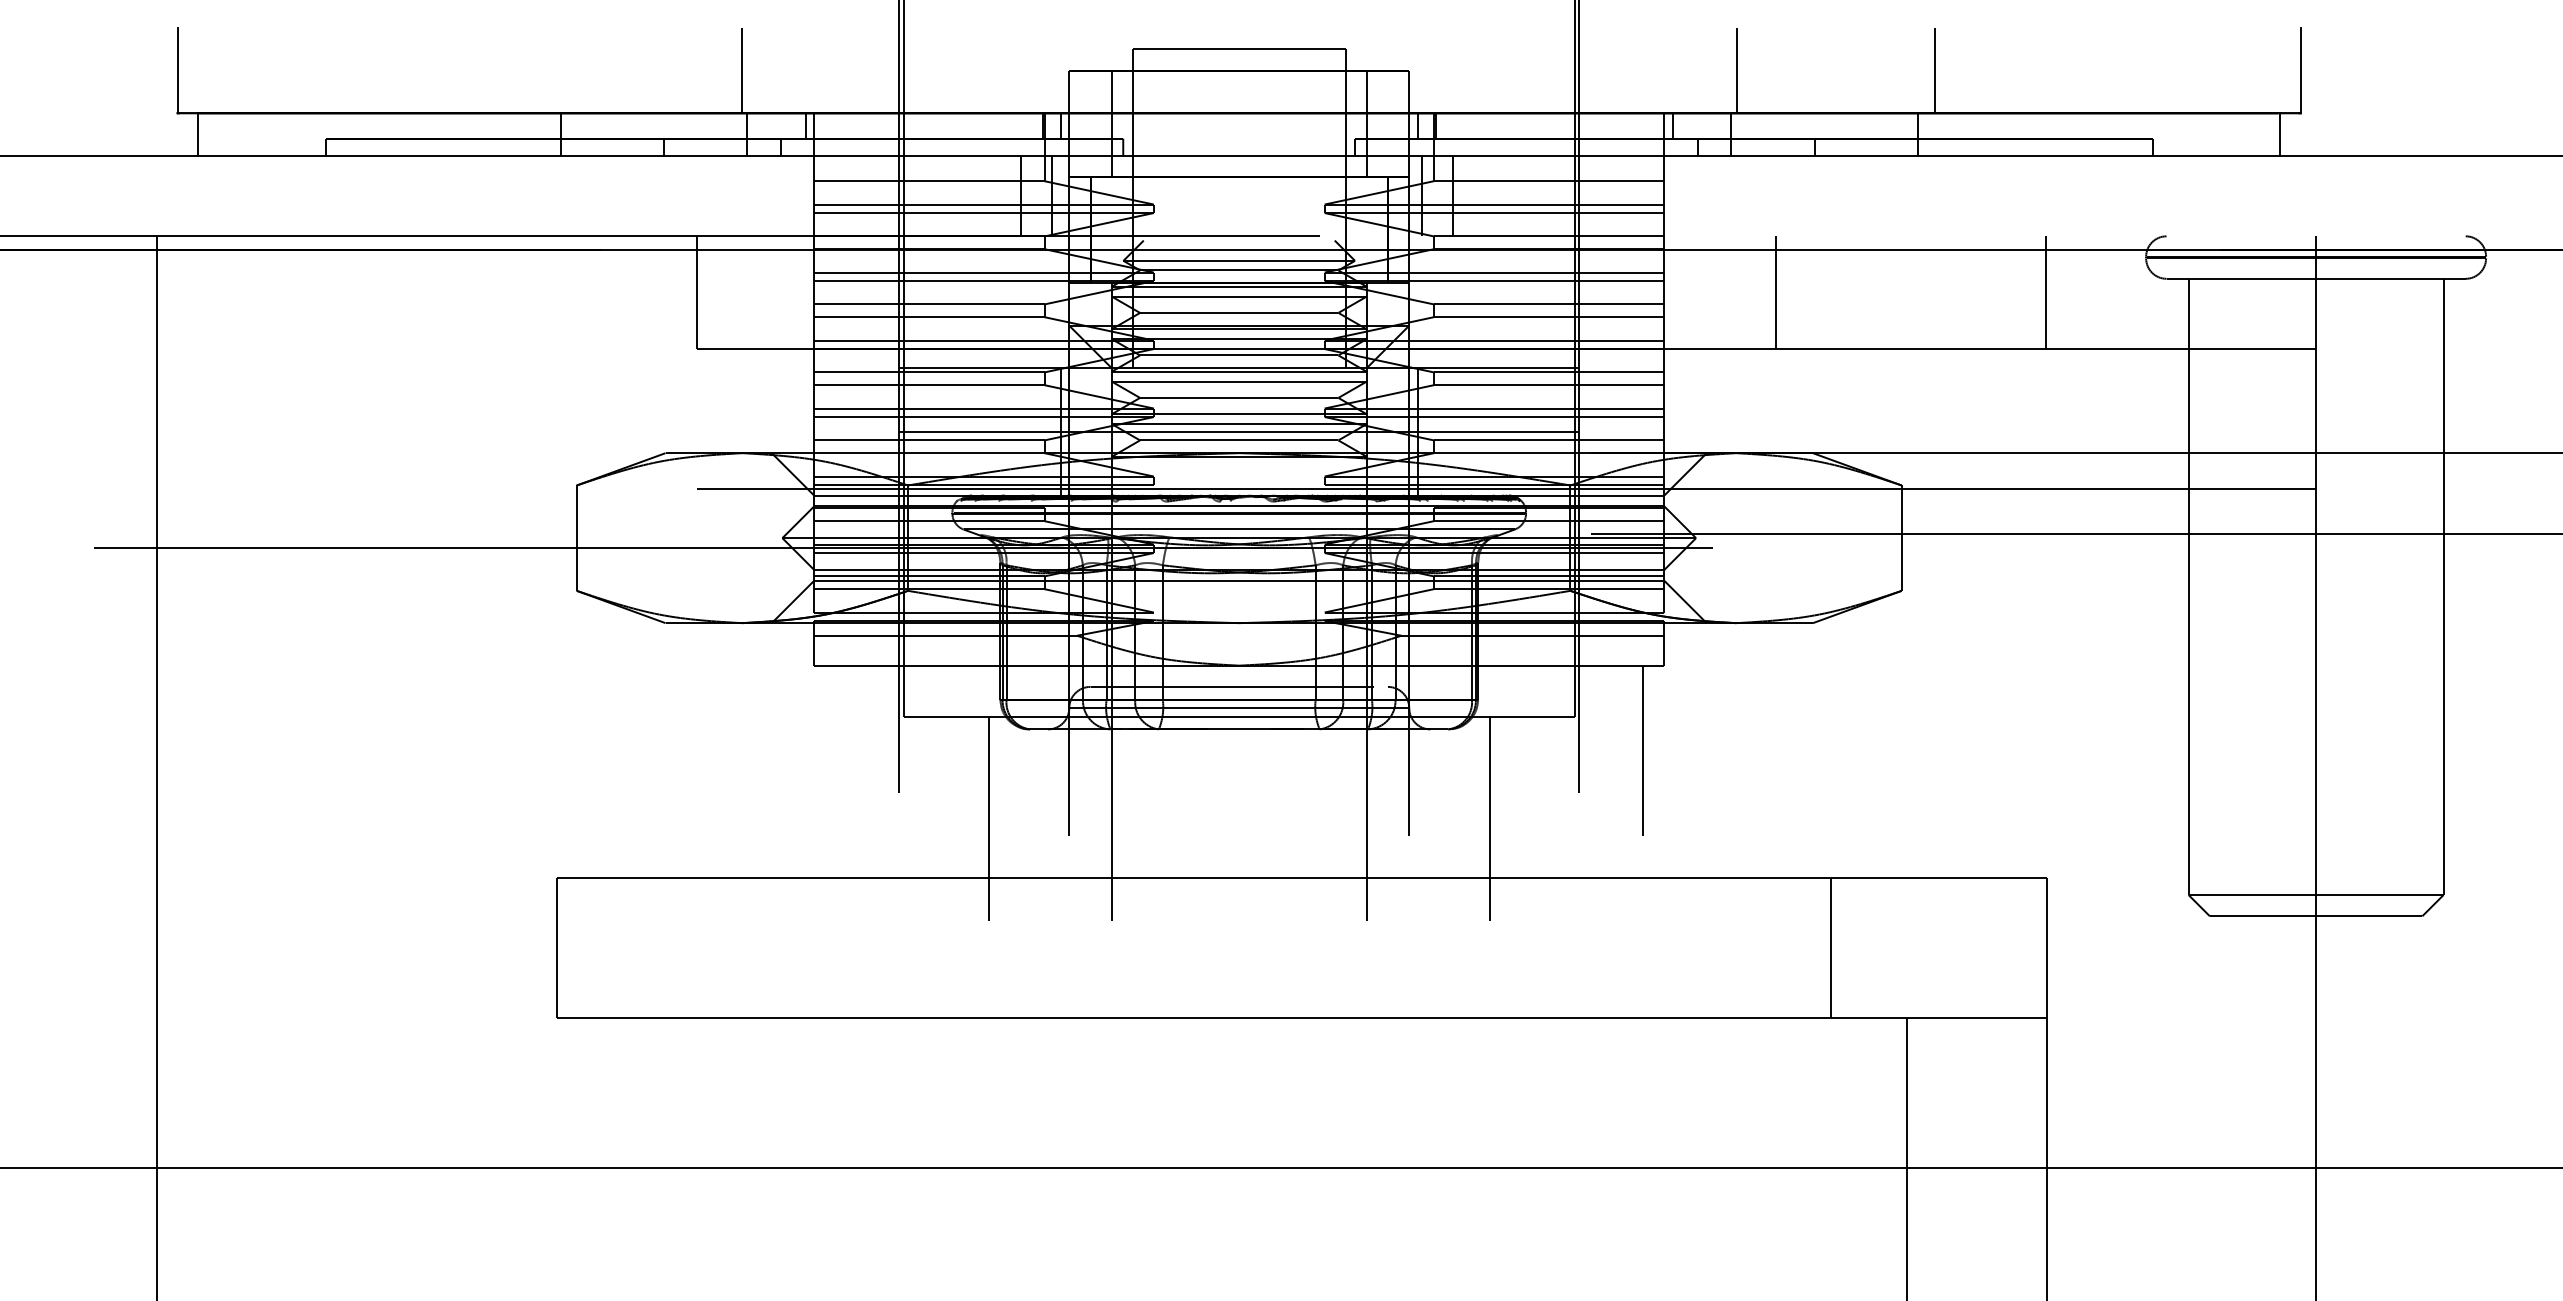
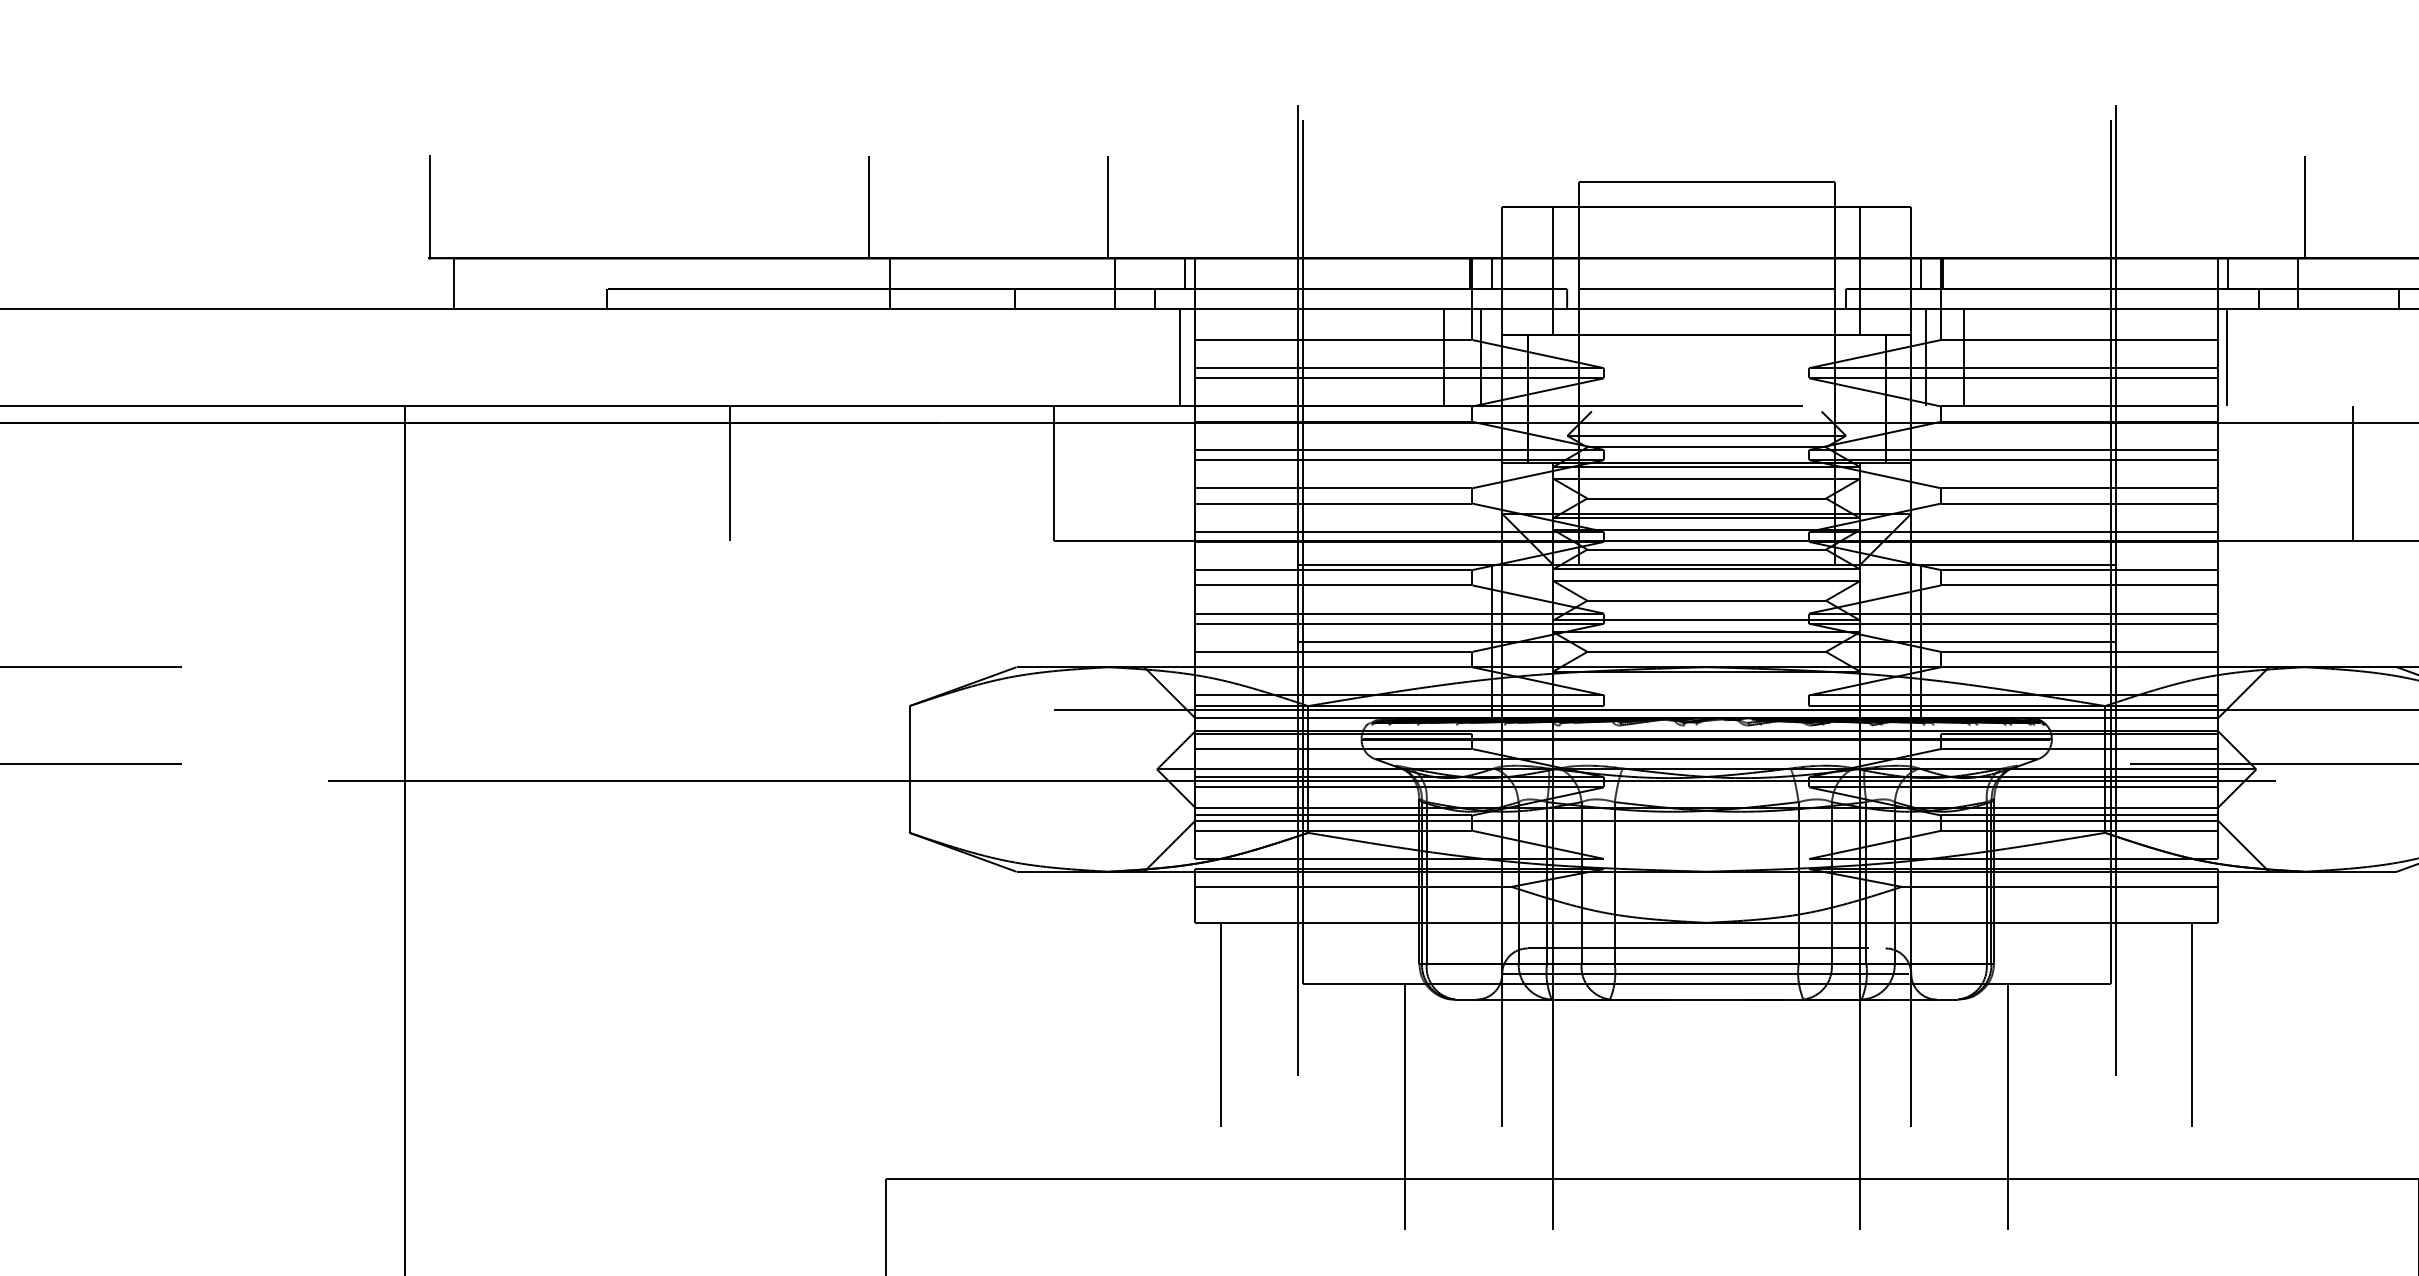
line: (543, 70) -> (869, 206), added
line: (1239, 138) -> (1707, 288), added
line: (801, 195) -> (1180, 357), added
line: (1671, 195) -> (2226, 357), added
line: (427, 292) -> (730, 473), added
line: (835, 750) -> (1220, 1024), added

